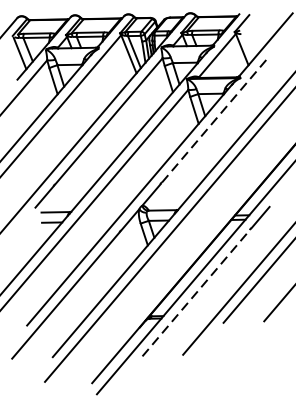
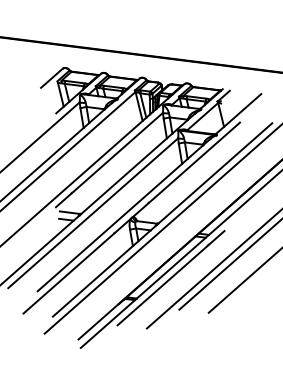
line: (216, 119) -> (195, 162), dashed -> solid
line: (197, 293) -> (163, 285), dashed -> solid

